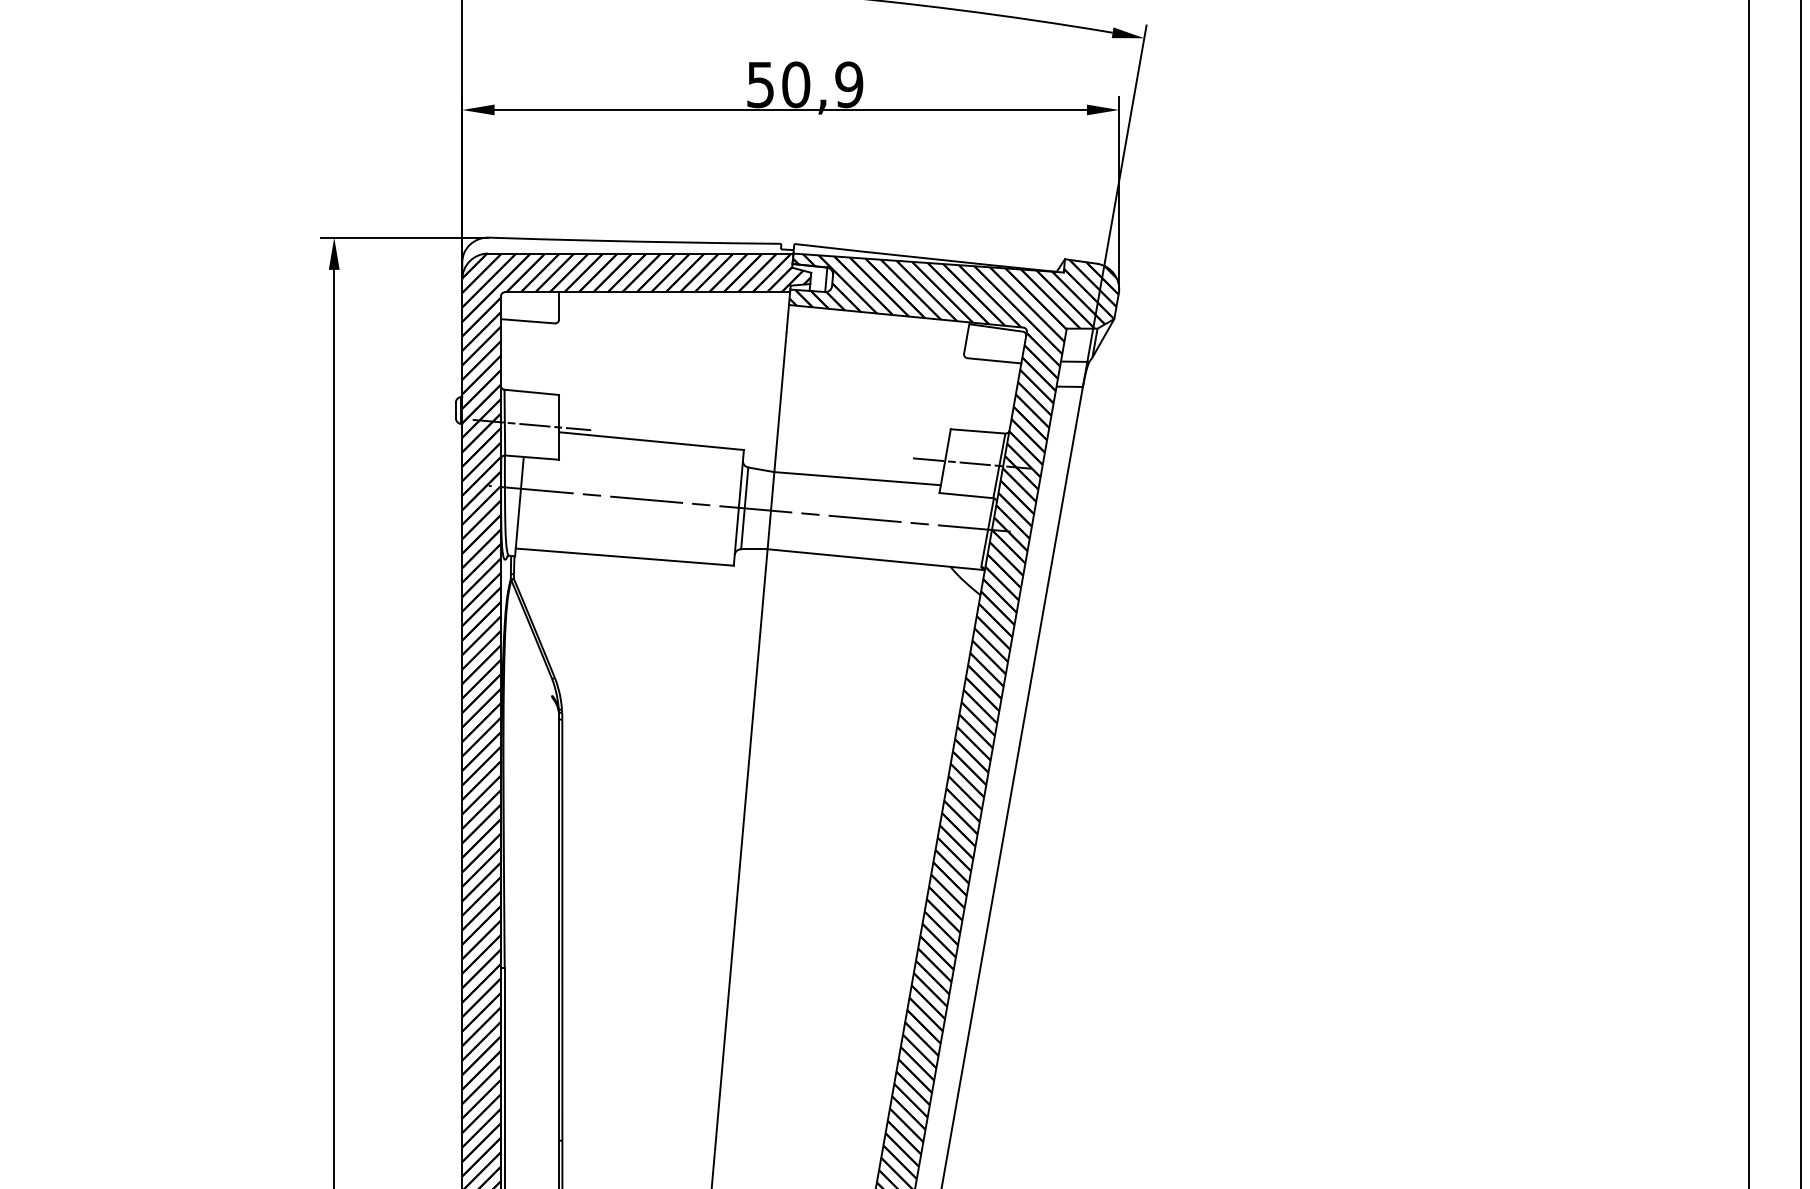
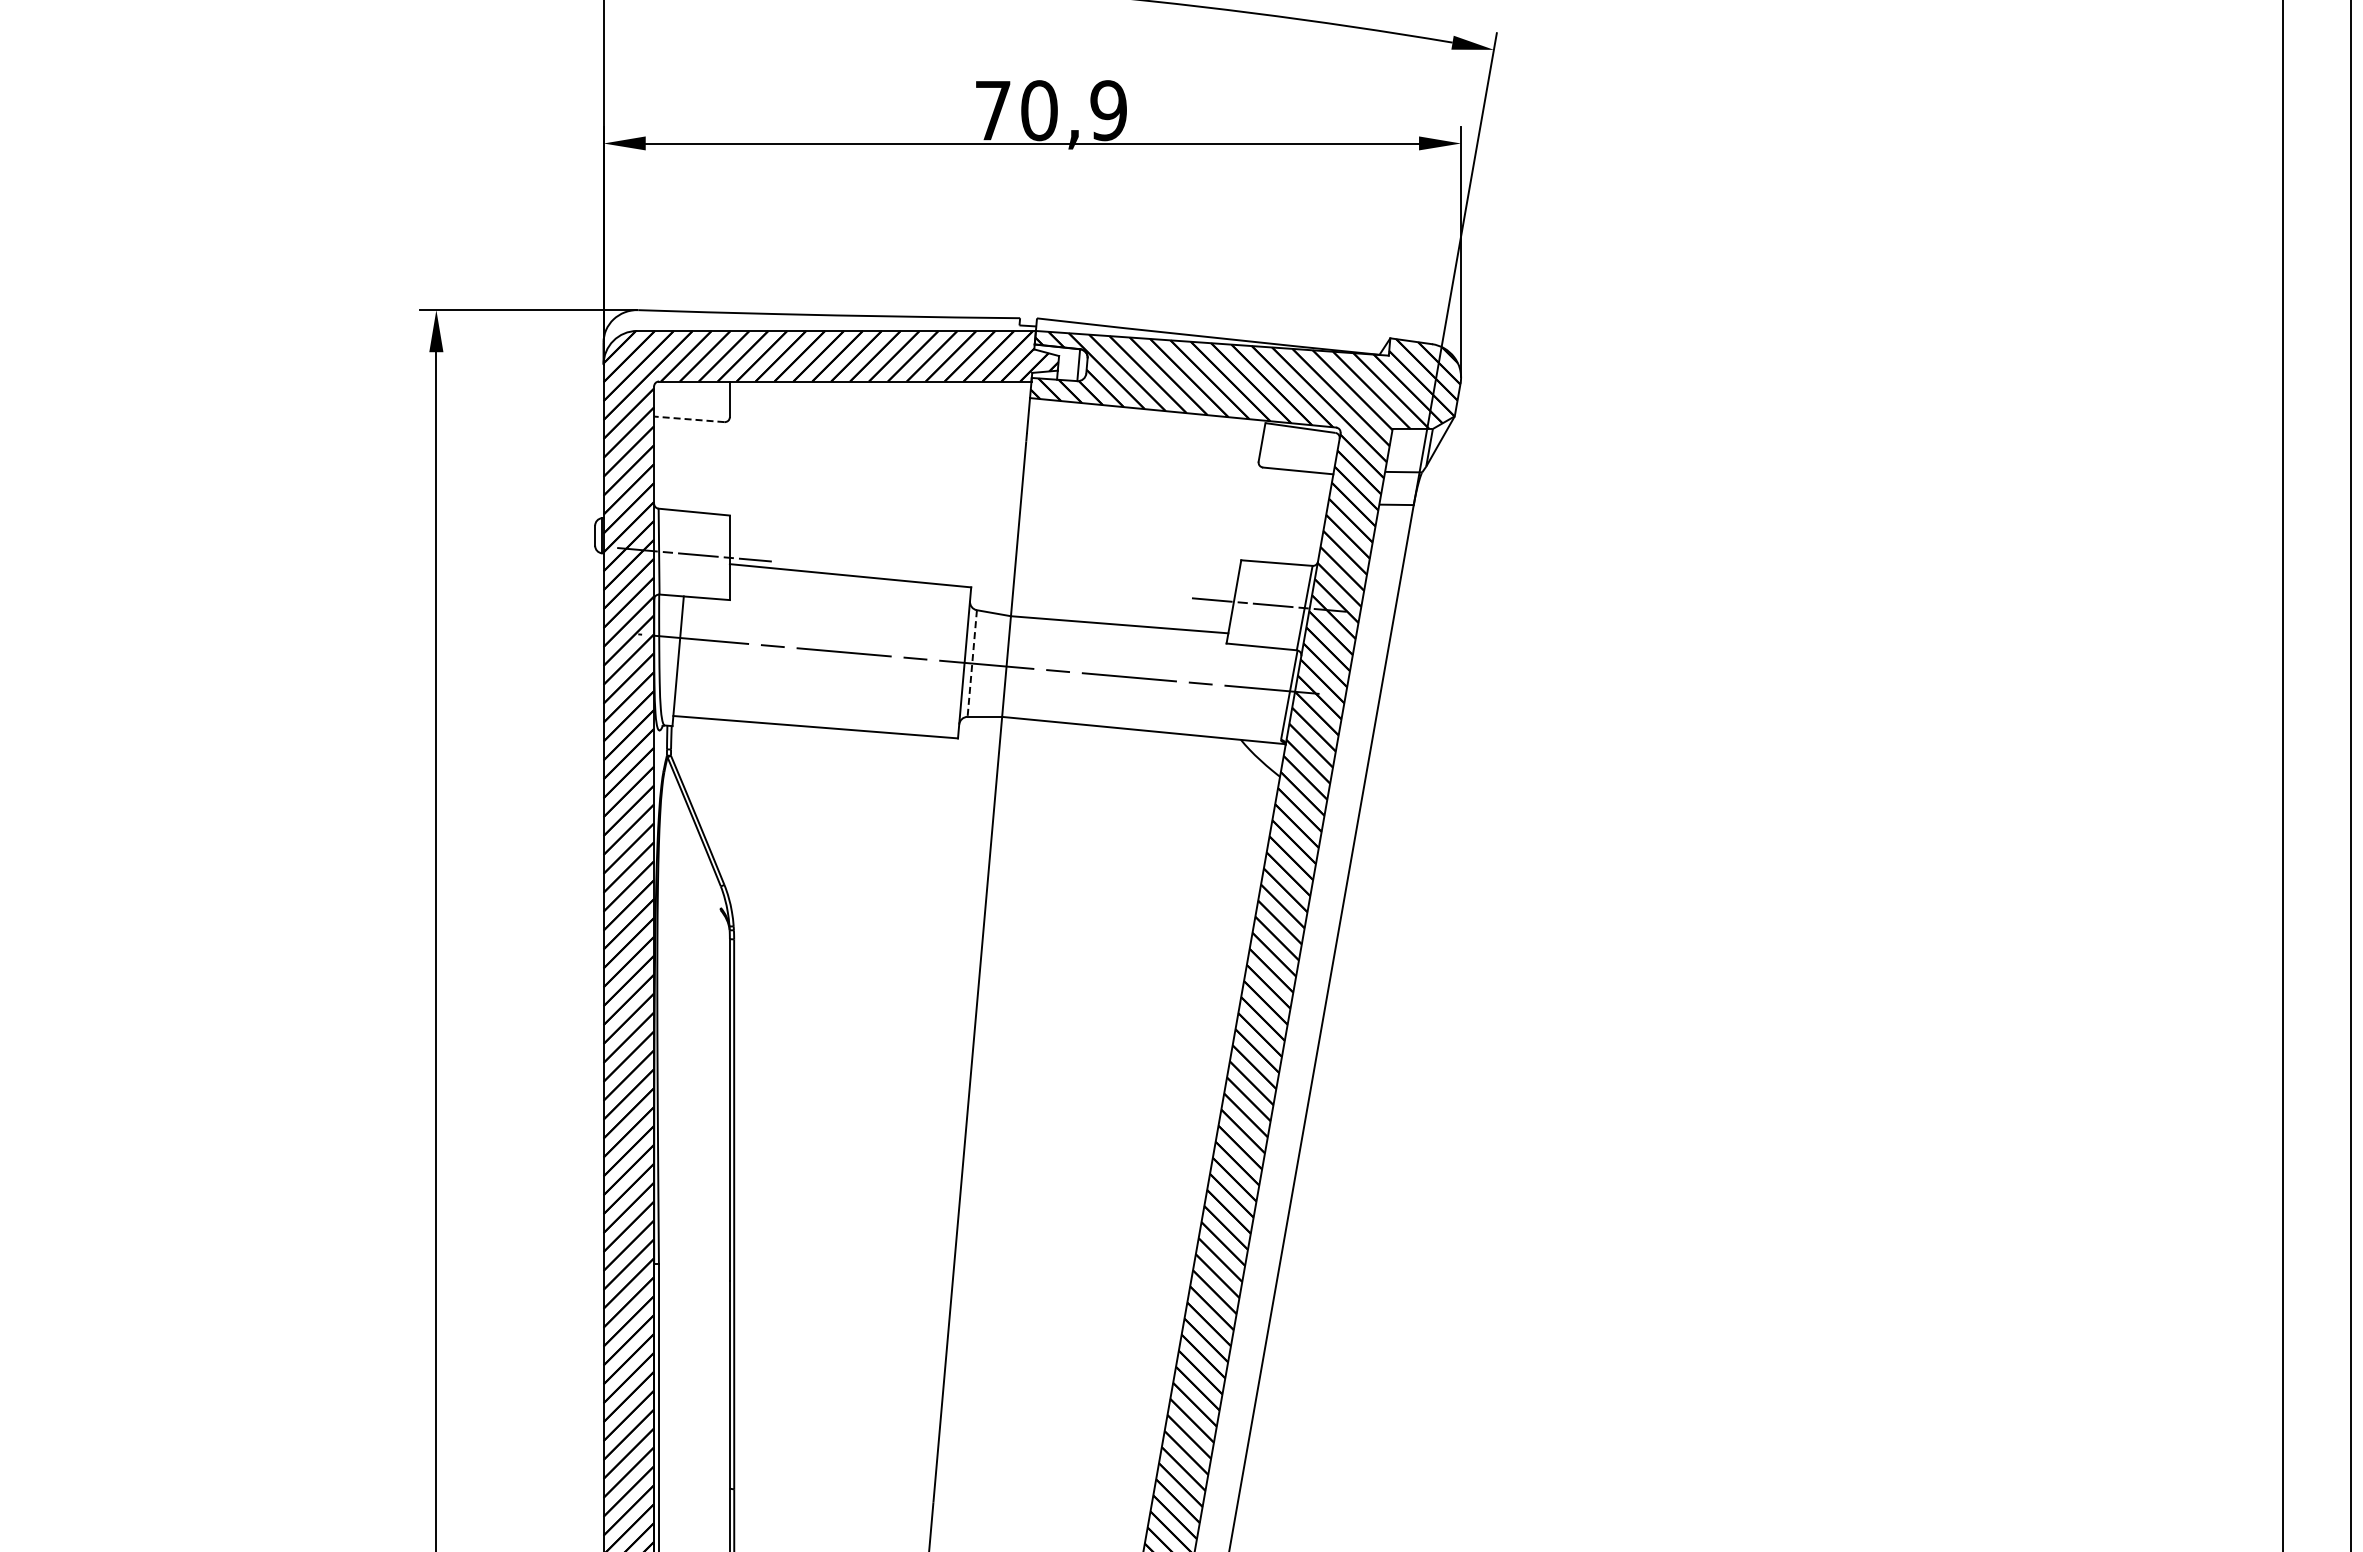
text: (760, 85) -> (992, 111), 50,9 -> 70,9
line: (527, 321) -> (688, 419), solid -> dashed
line: (744, 508) -> (972, 663), solid -> dashed

